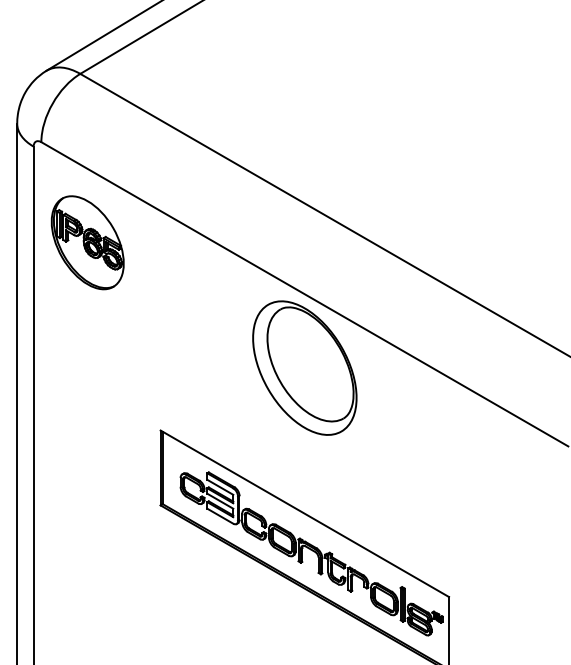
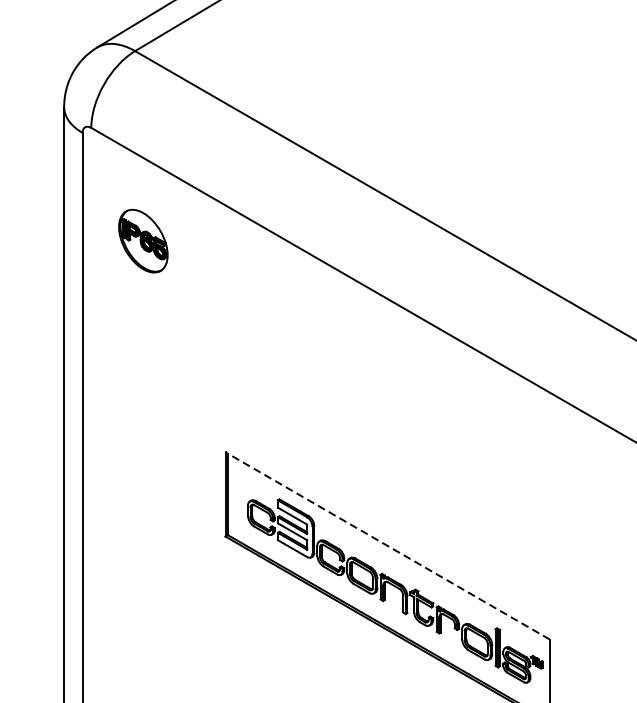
part: (87, 242) -> (143, 240), size x0.6
part: (304, 367) -> (387, 381), removed
line: (304, 513) -> (387, 545), solid -> dashed

